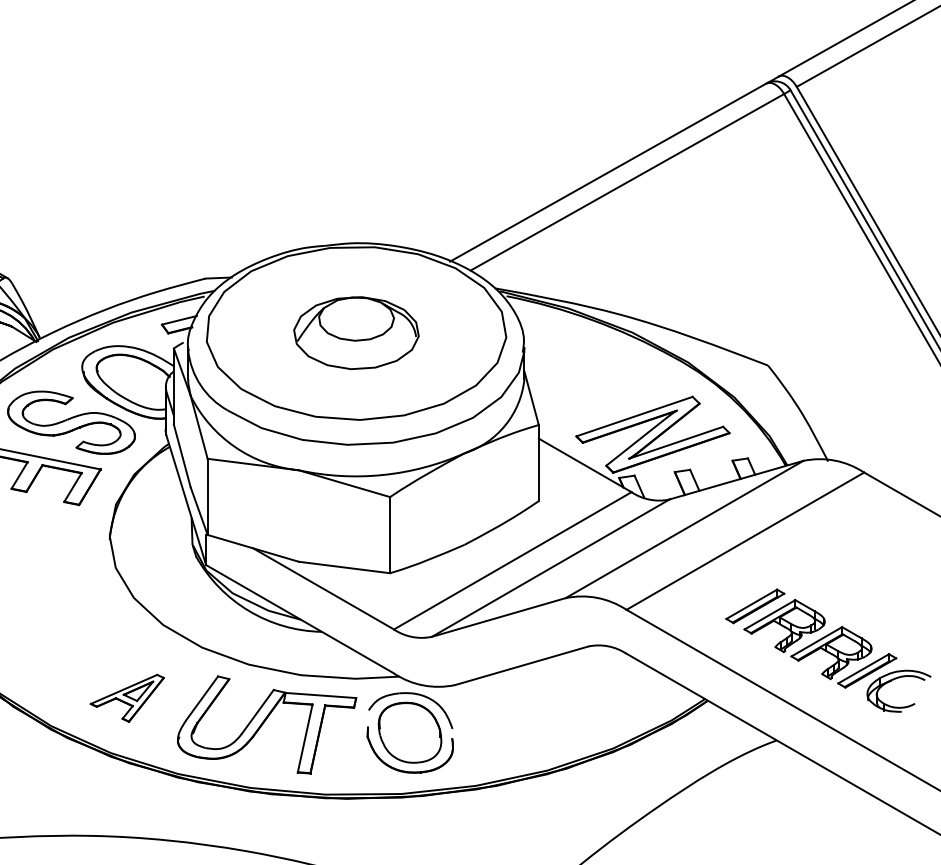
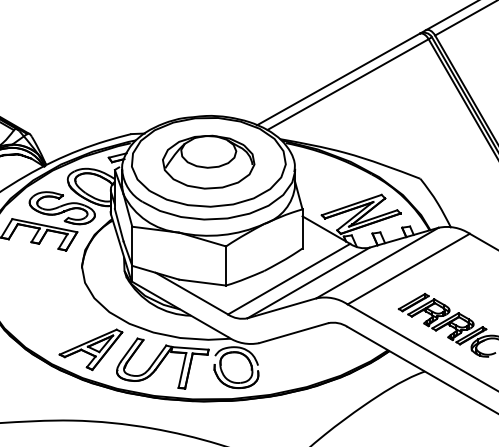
part: (355, 331) -> (208, 161), size x1.43
part: (126, 697) -> (90, 349), size x1.67

